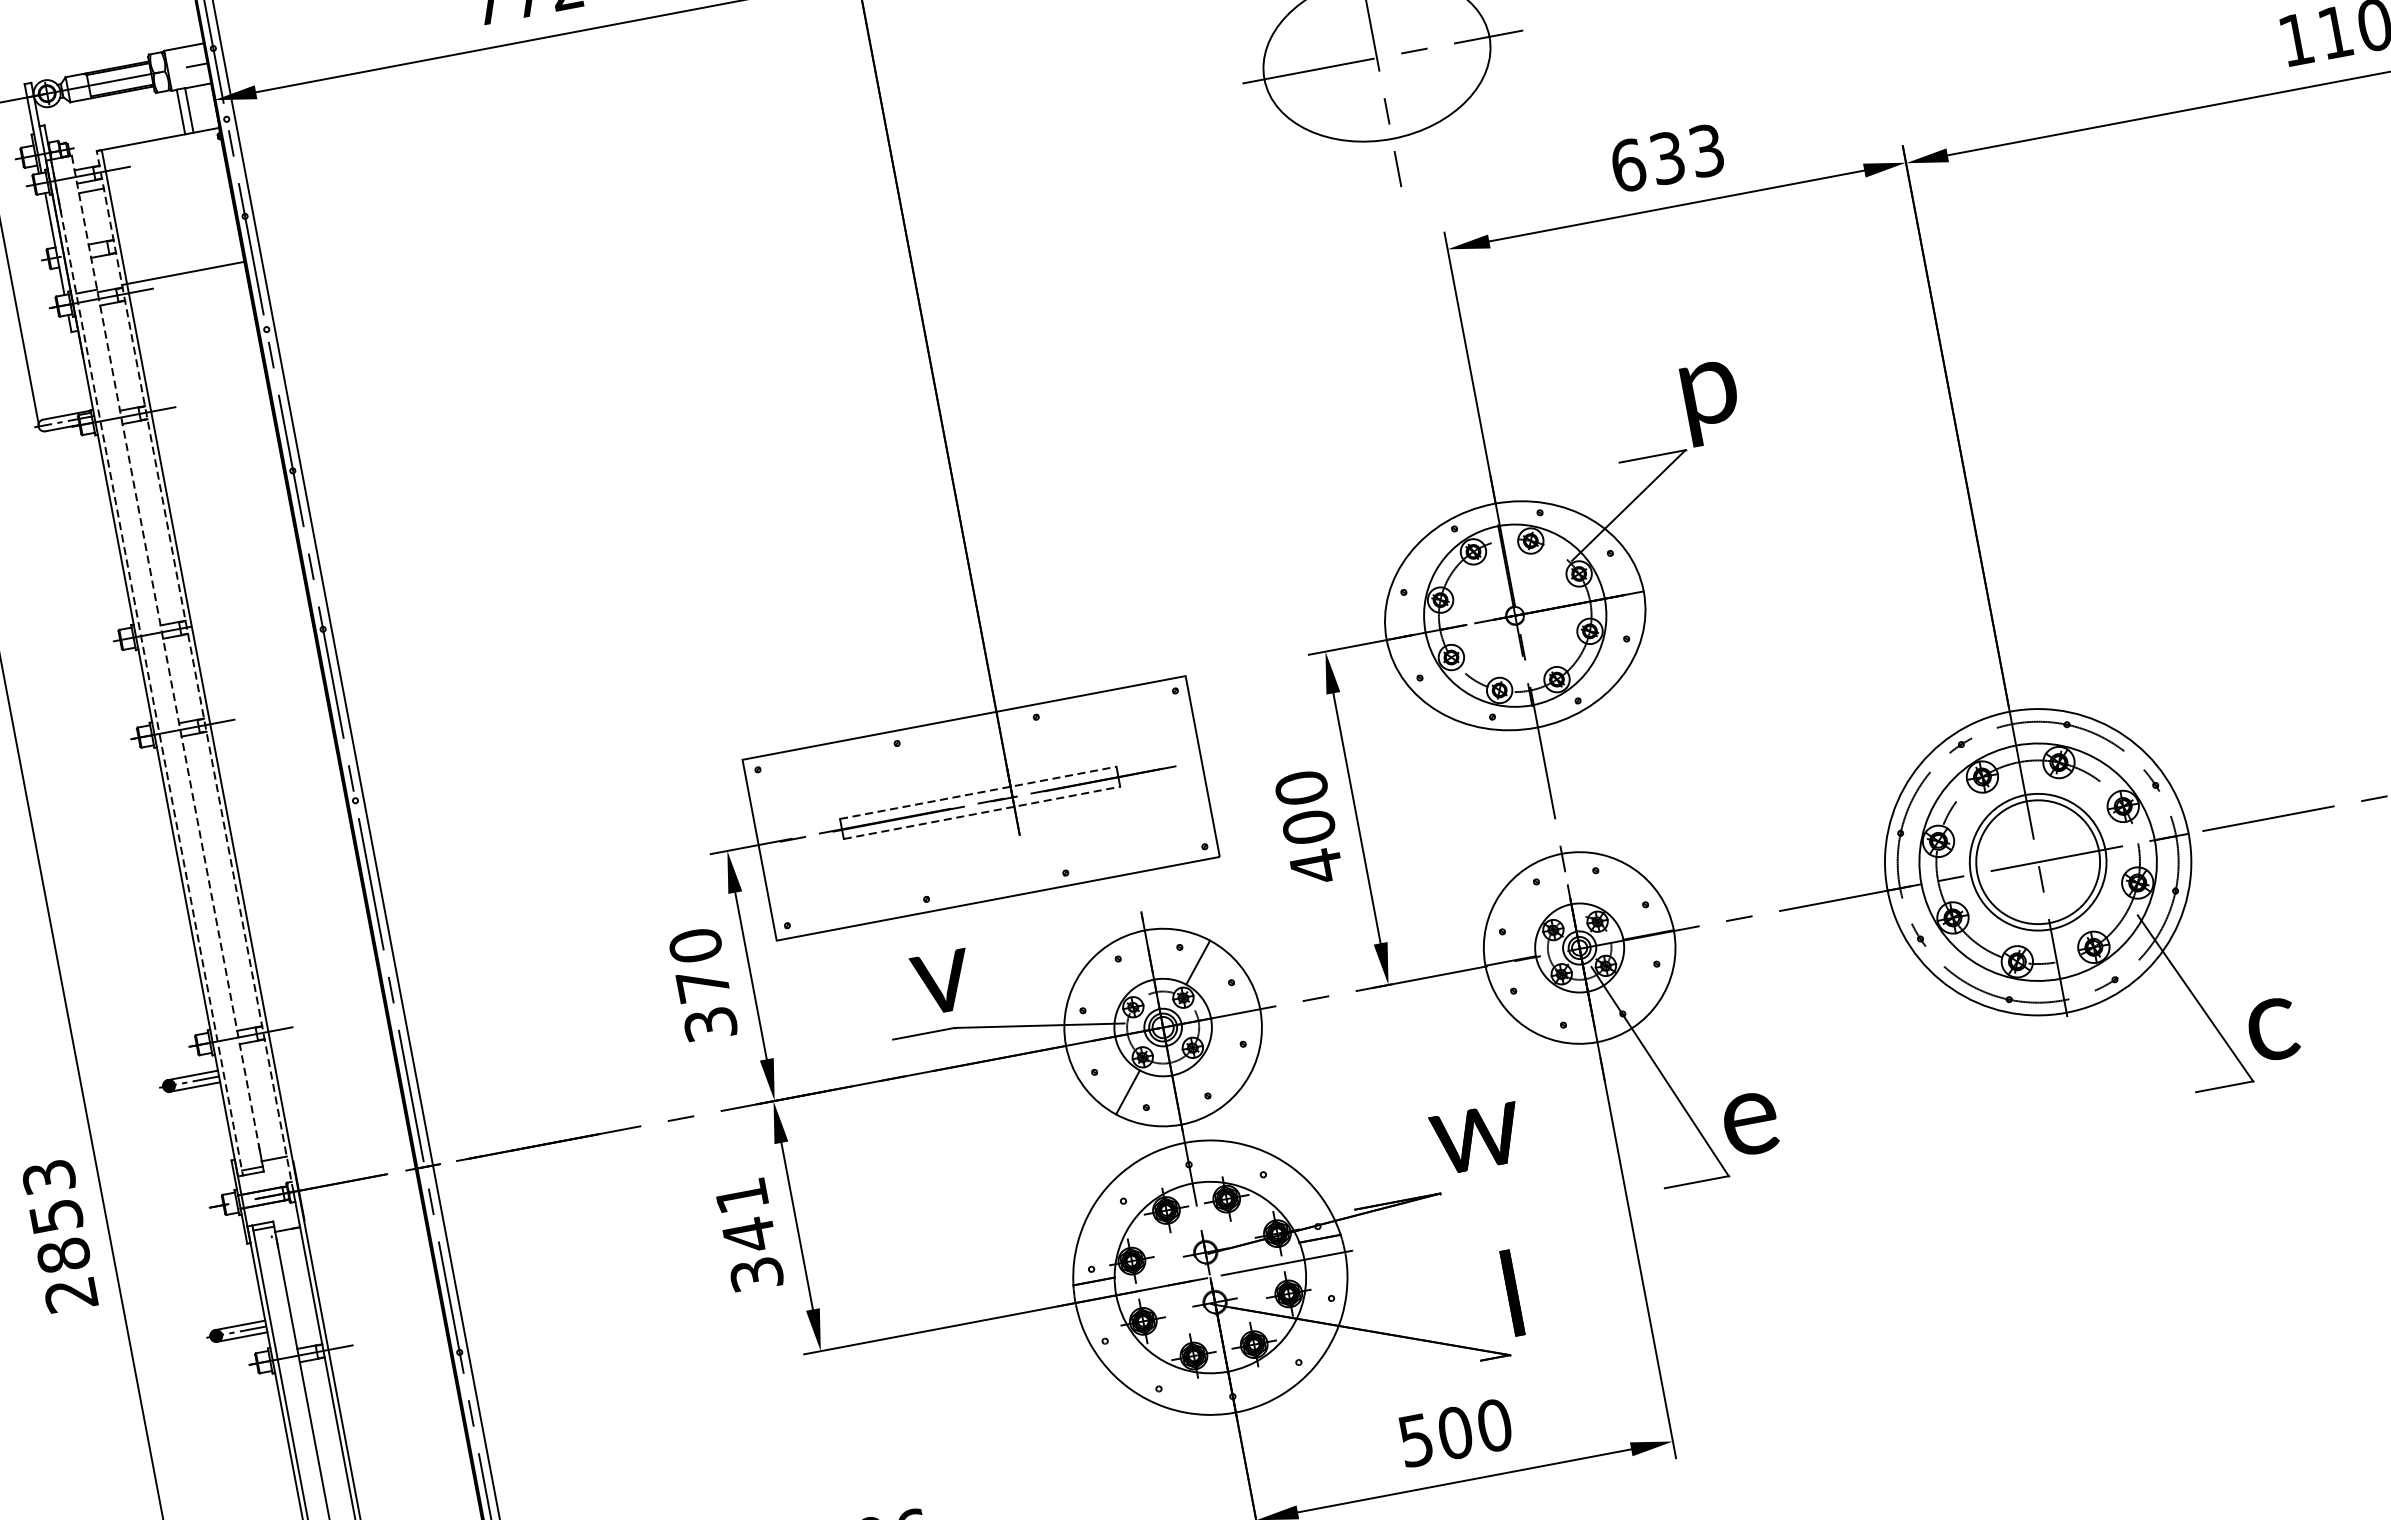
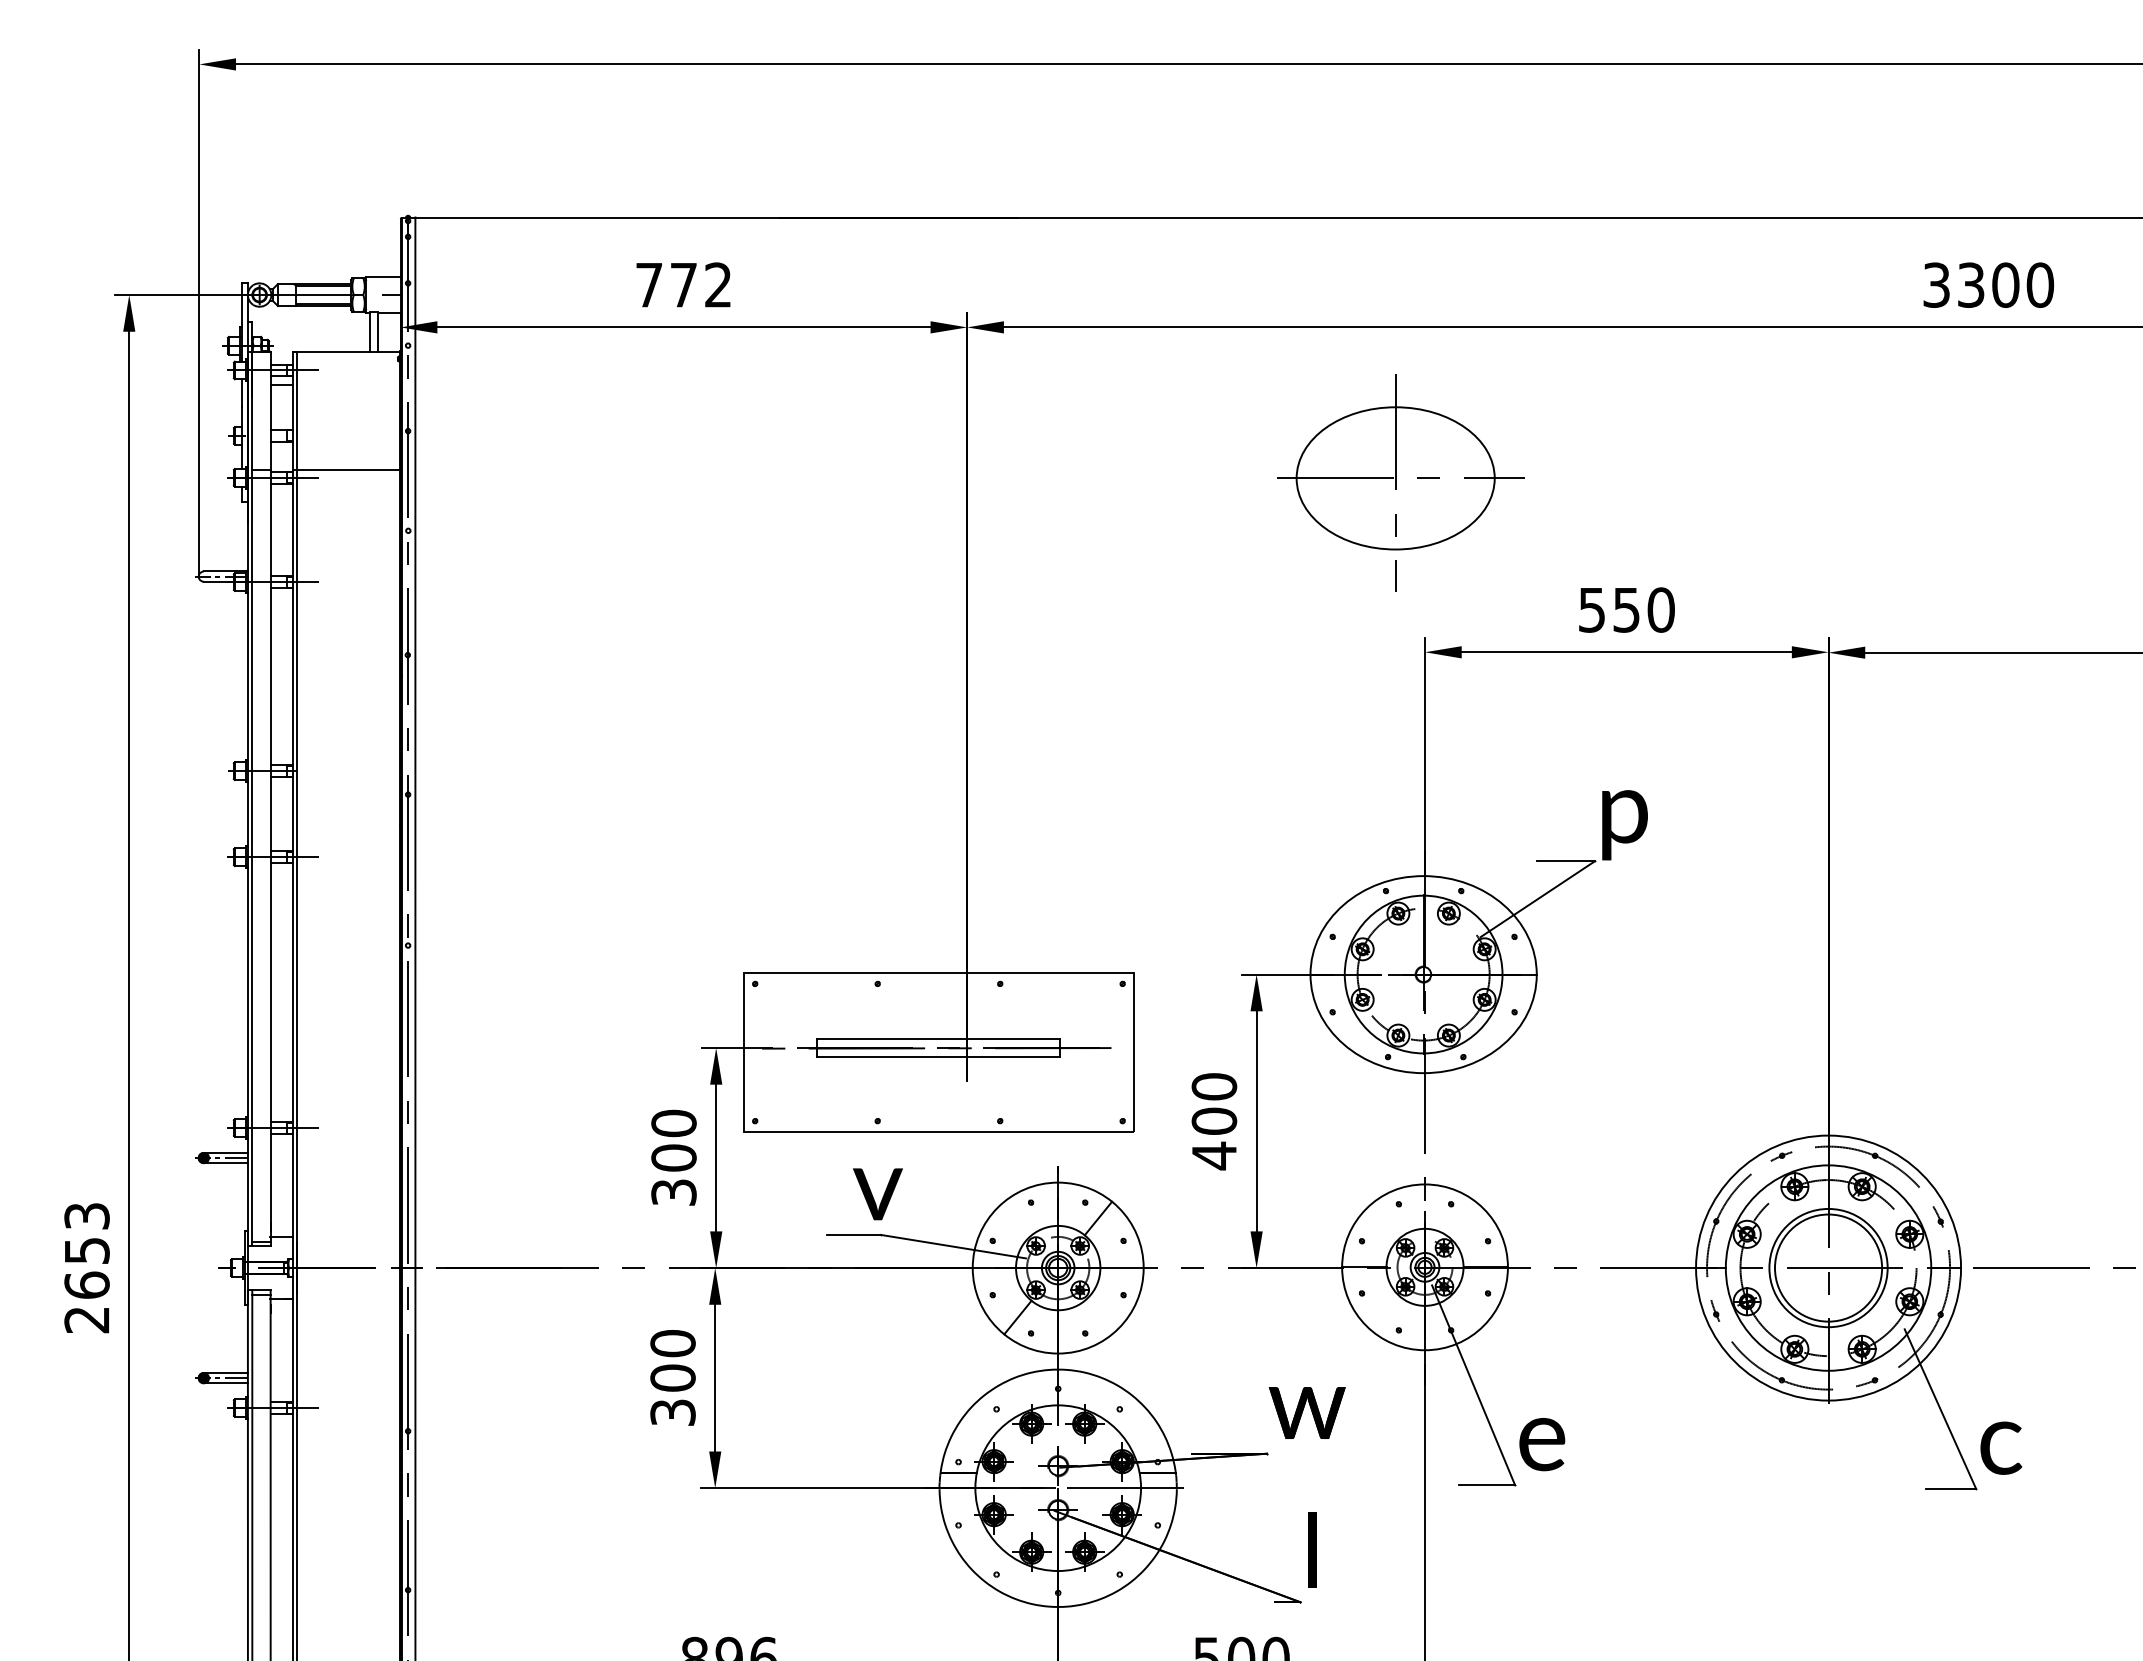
text: (1667, 157) -> (1626, 609), 633 -> 550
line: (166, 658) -> (270, 794), dashed -> solid
line: (147, 668) -> (252, 799), dashed -> solid
line: (194, 671) -> (292, 809), dashed -> solid
line: (977, 792) -> (938, 1038), dashed -> solid
line: (981, 812) -> (938, 1056), dashed -> solid
text: (702, 984) -> (673, 1157), 370 -> 300
text: (745, 1216) -> (672, 1361), 341 -> 300
text: (62, 1254) -> (86, 1284), 2853 -> 2653

